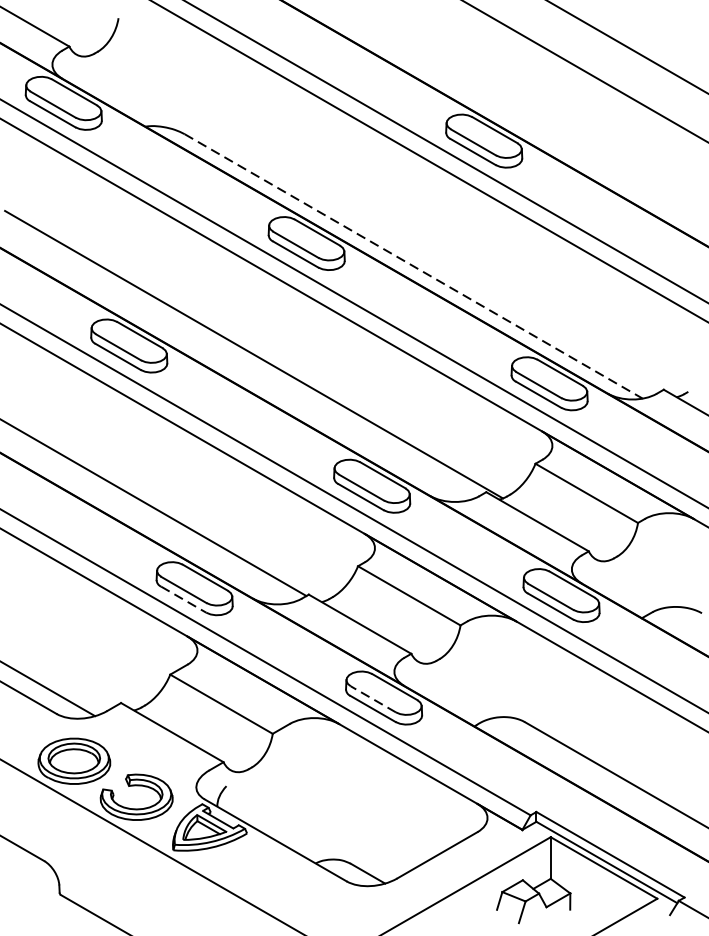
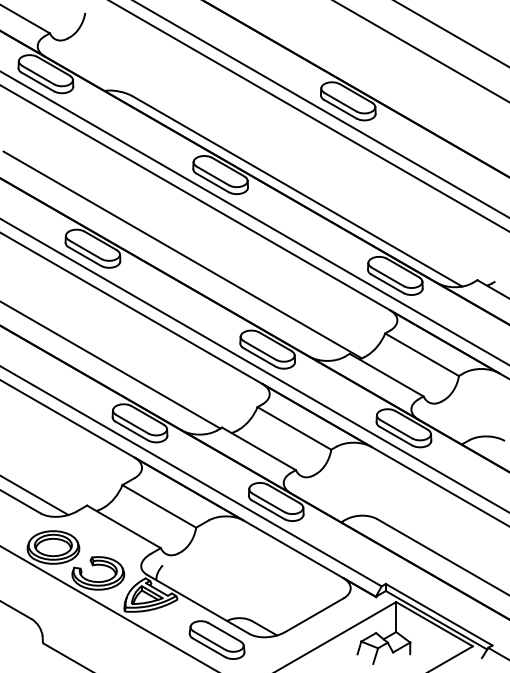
line: (414, 266) -> (298, 191), dashed -> solid
line: (184, 600) -> (132, 431), dashed -> solid
line: (373, 698) -> (268, 502), dashed -> solid
part: (300, 889) -> (216, 639), added

